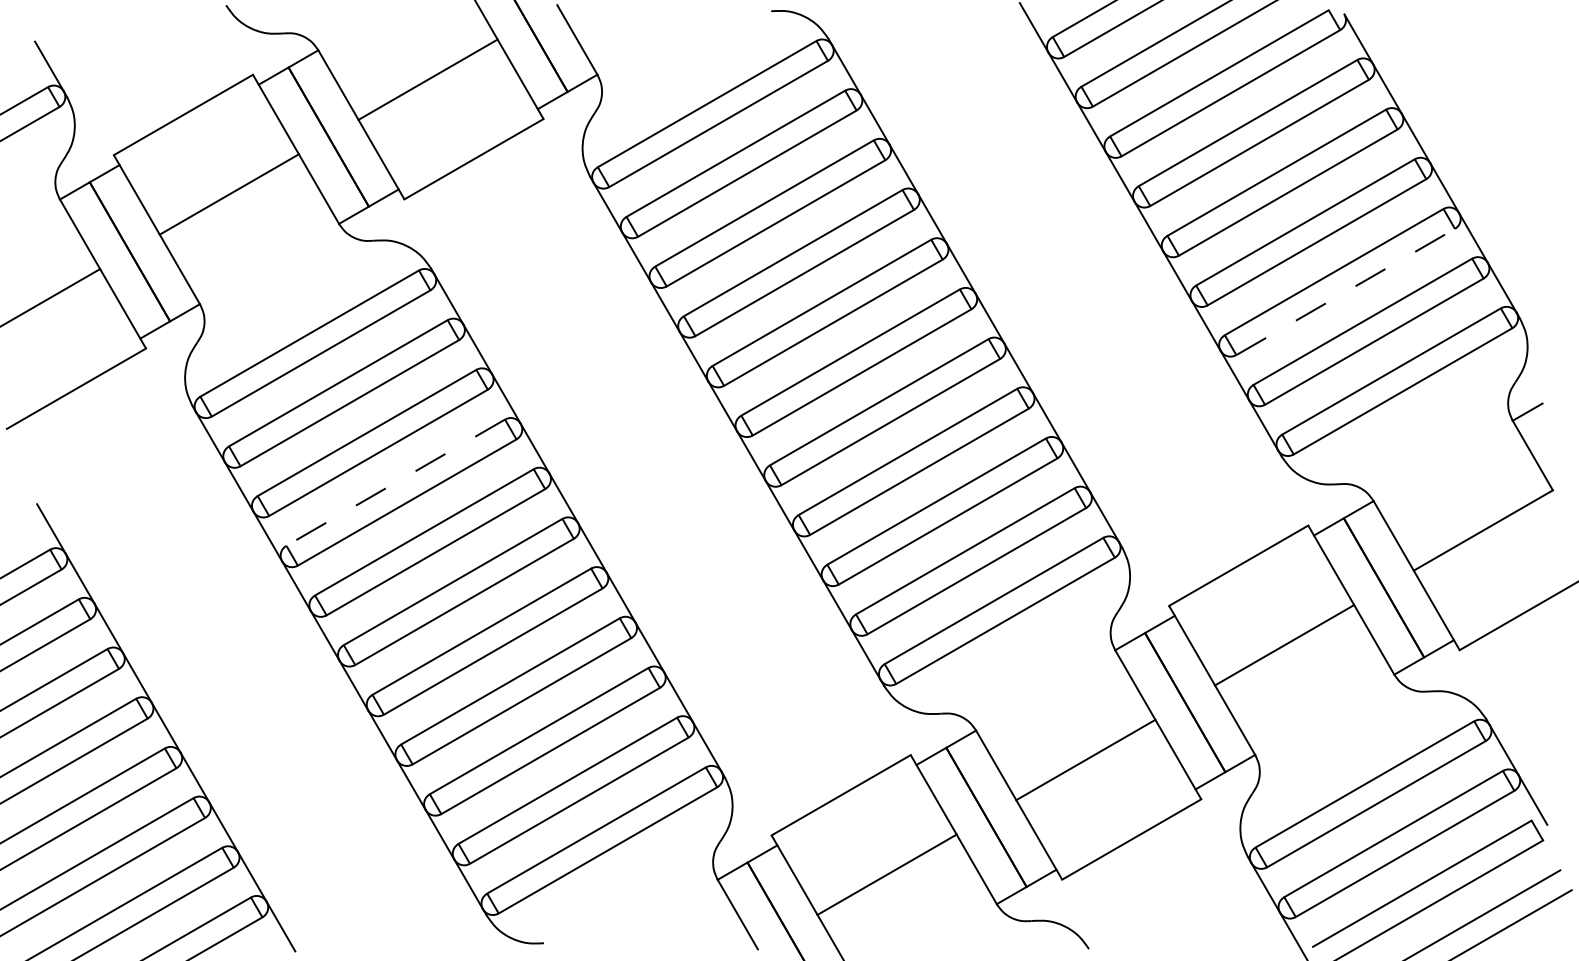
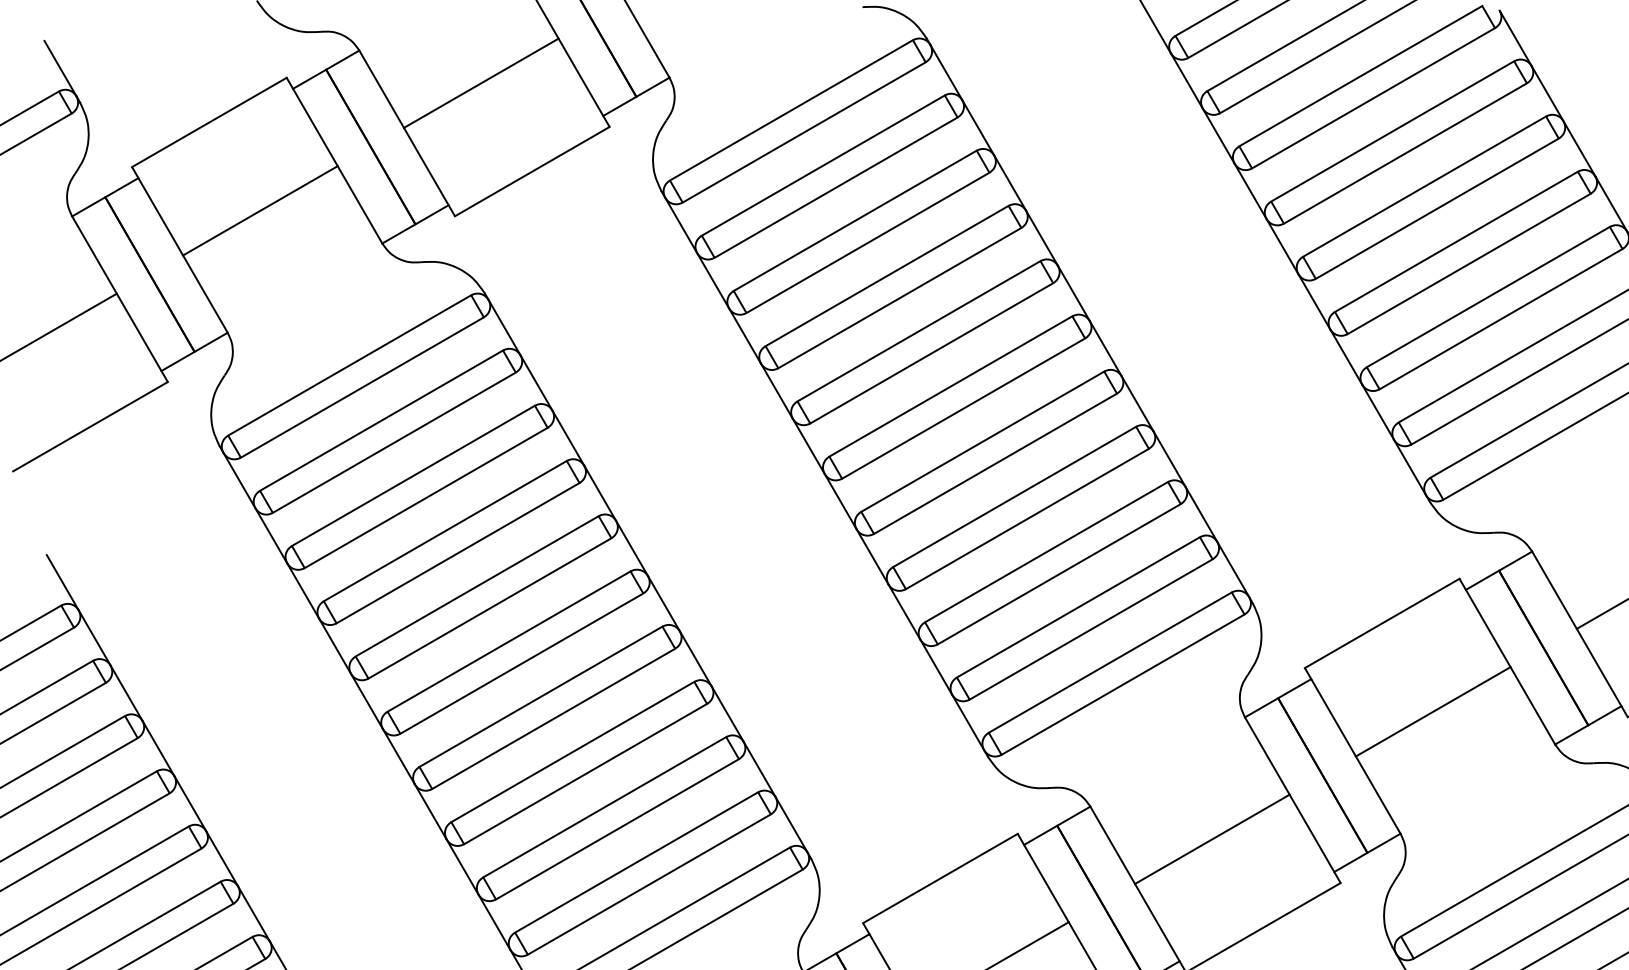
line: (1346, 291) -> (1502, 318), dashed -> solid
line: (395, 482) -> (445, 530), dashed -> solid

